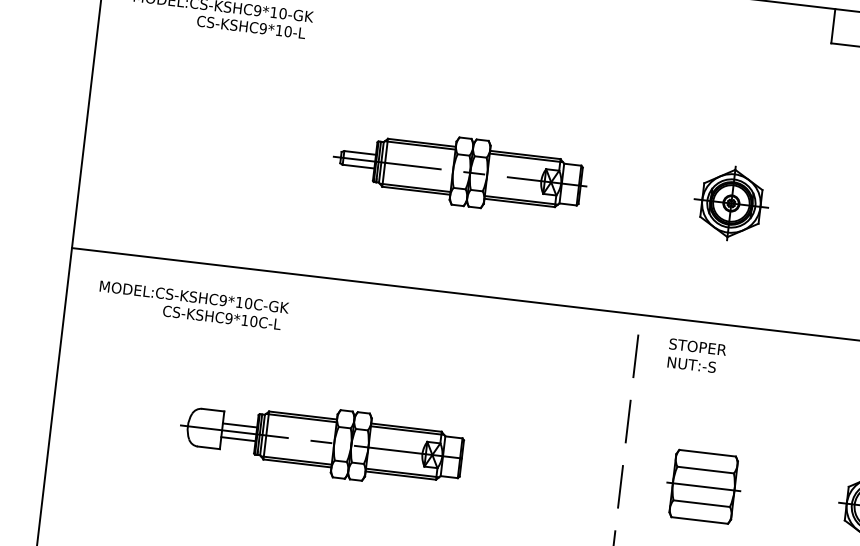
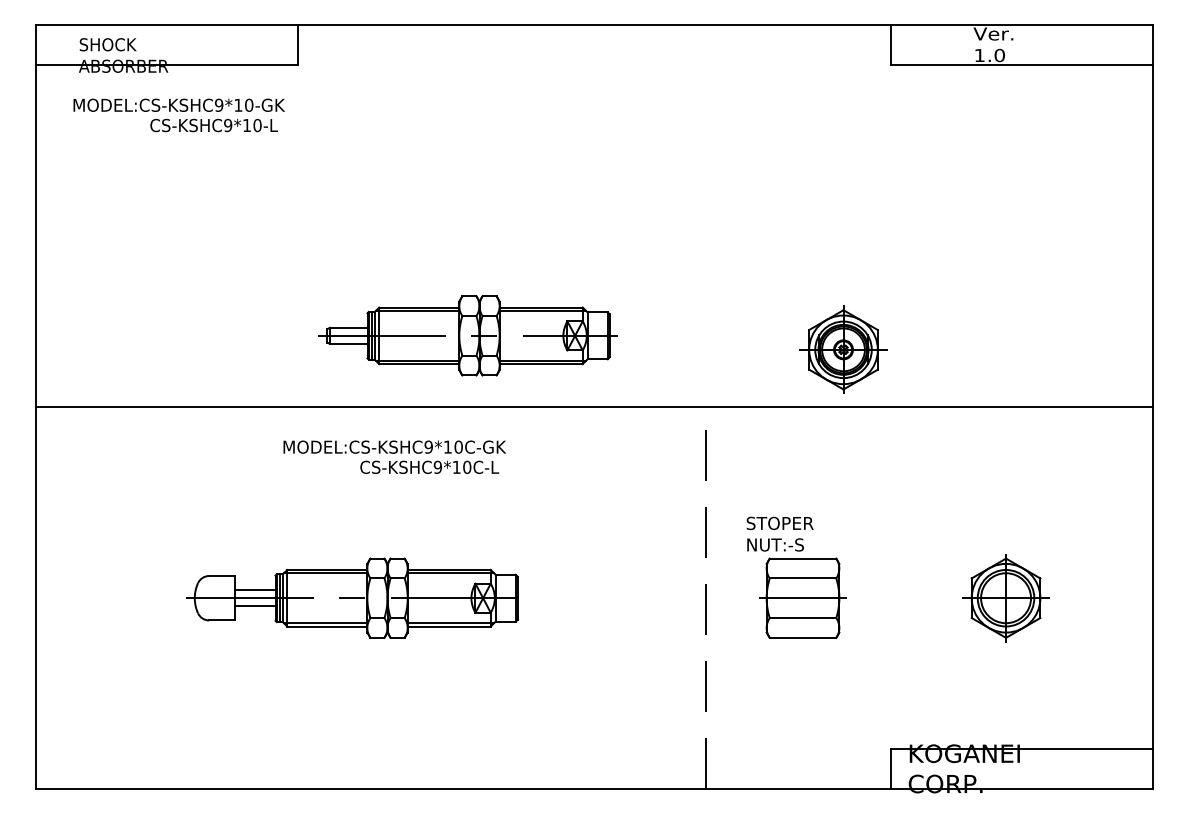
part: (460, 171) -> (467, 335), moved
part: (731, 203) -> (843, 349), moved
text: (193, 305) -> (394, 456), moved
text: (696, 355) -> (779, 533), moved

